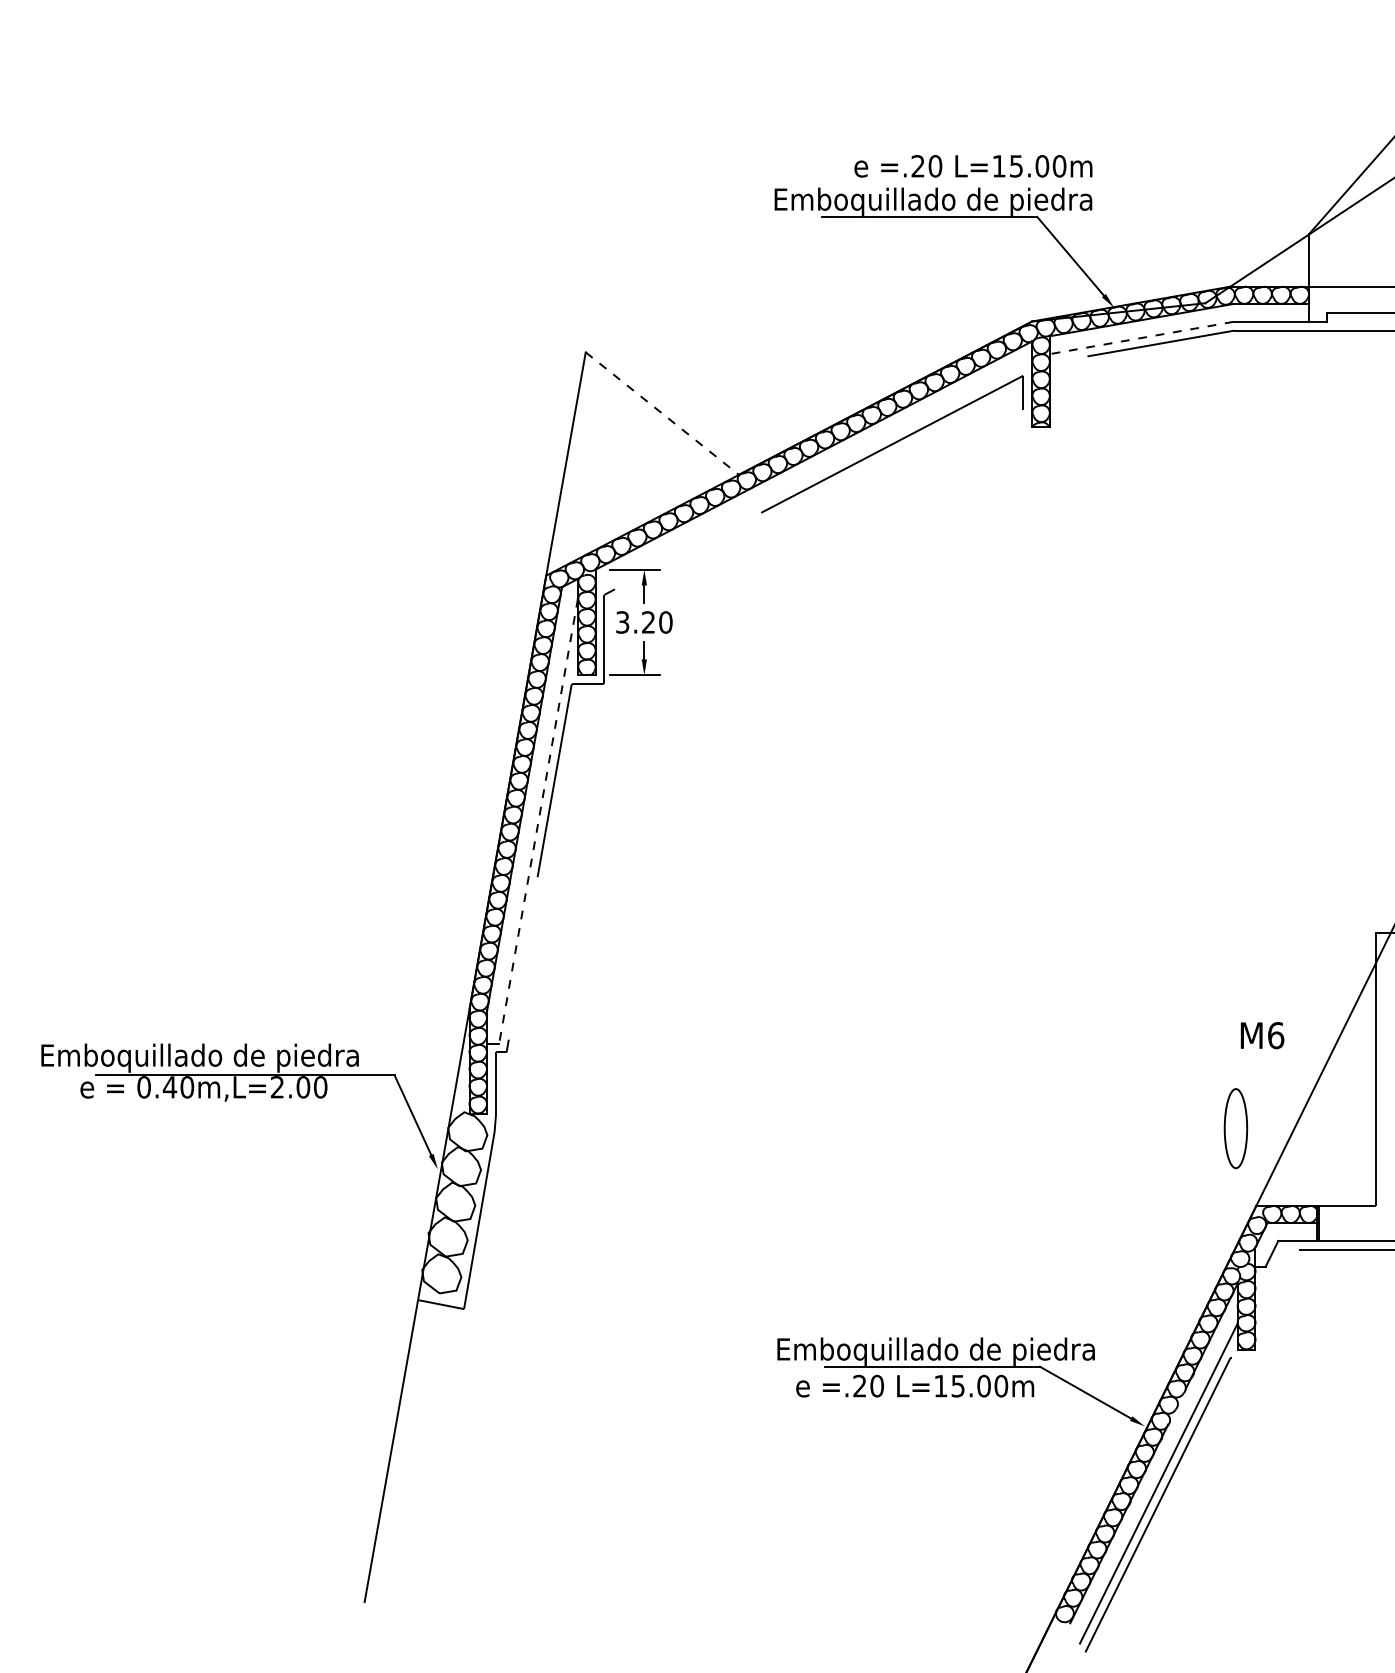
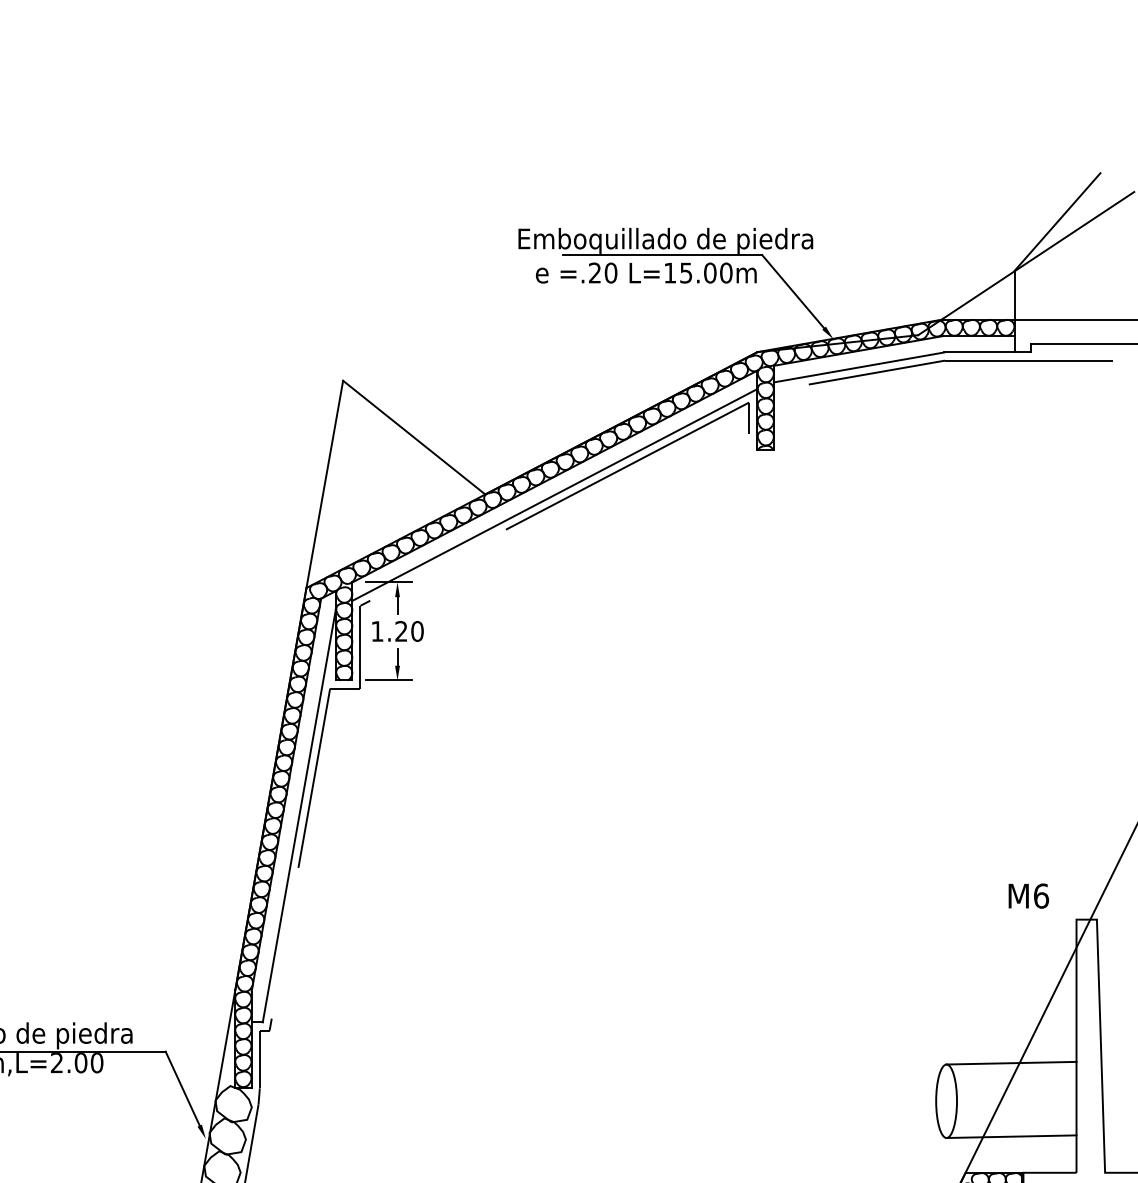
text: (973, 166) -> (646, 273), moved
line: (1141, 338) -> (858, 367), dashed -> solid
line: (662, 413) -> (414, 437), dashed -> solid
line: (813, 475) -> (554, 495), added
text: (622, 622) -> (377, 631), 3.20 -> 1.20
line: (538, 821) -> (299, 816), dashed -> solid
text: (1262, 1035) -> (1028, 896), moved
line: (1305, 1087) -> (1011, 1063), added
line: (1305, 1166) -> (1011, 1136), added

